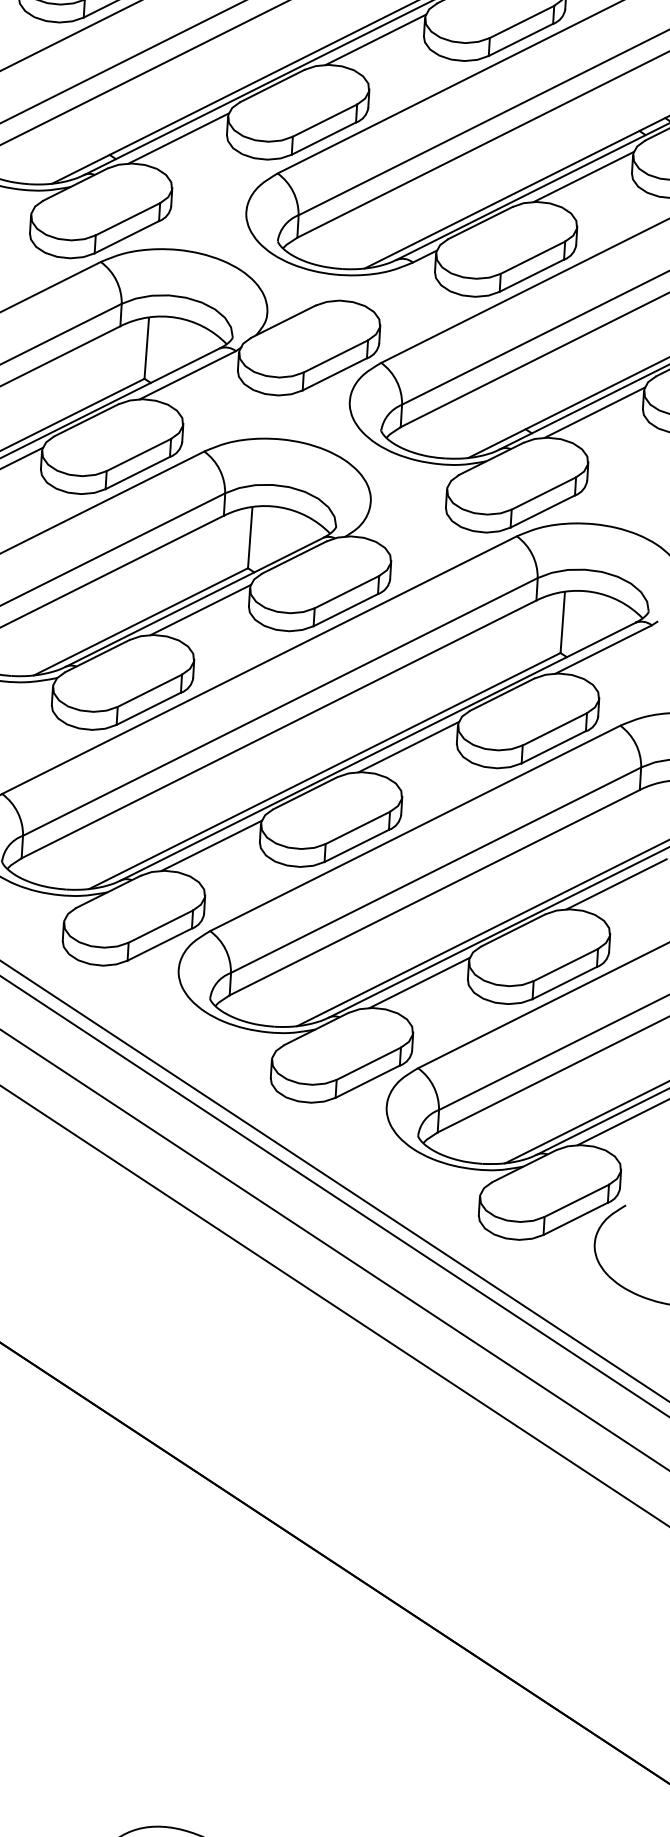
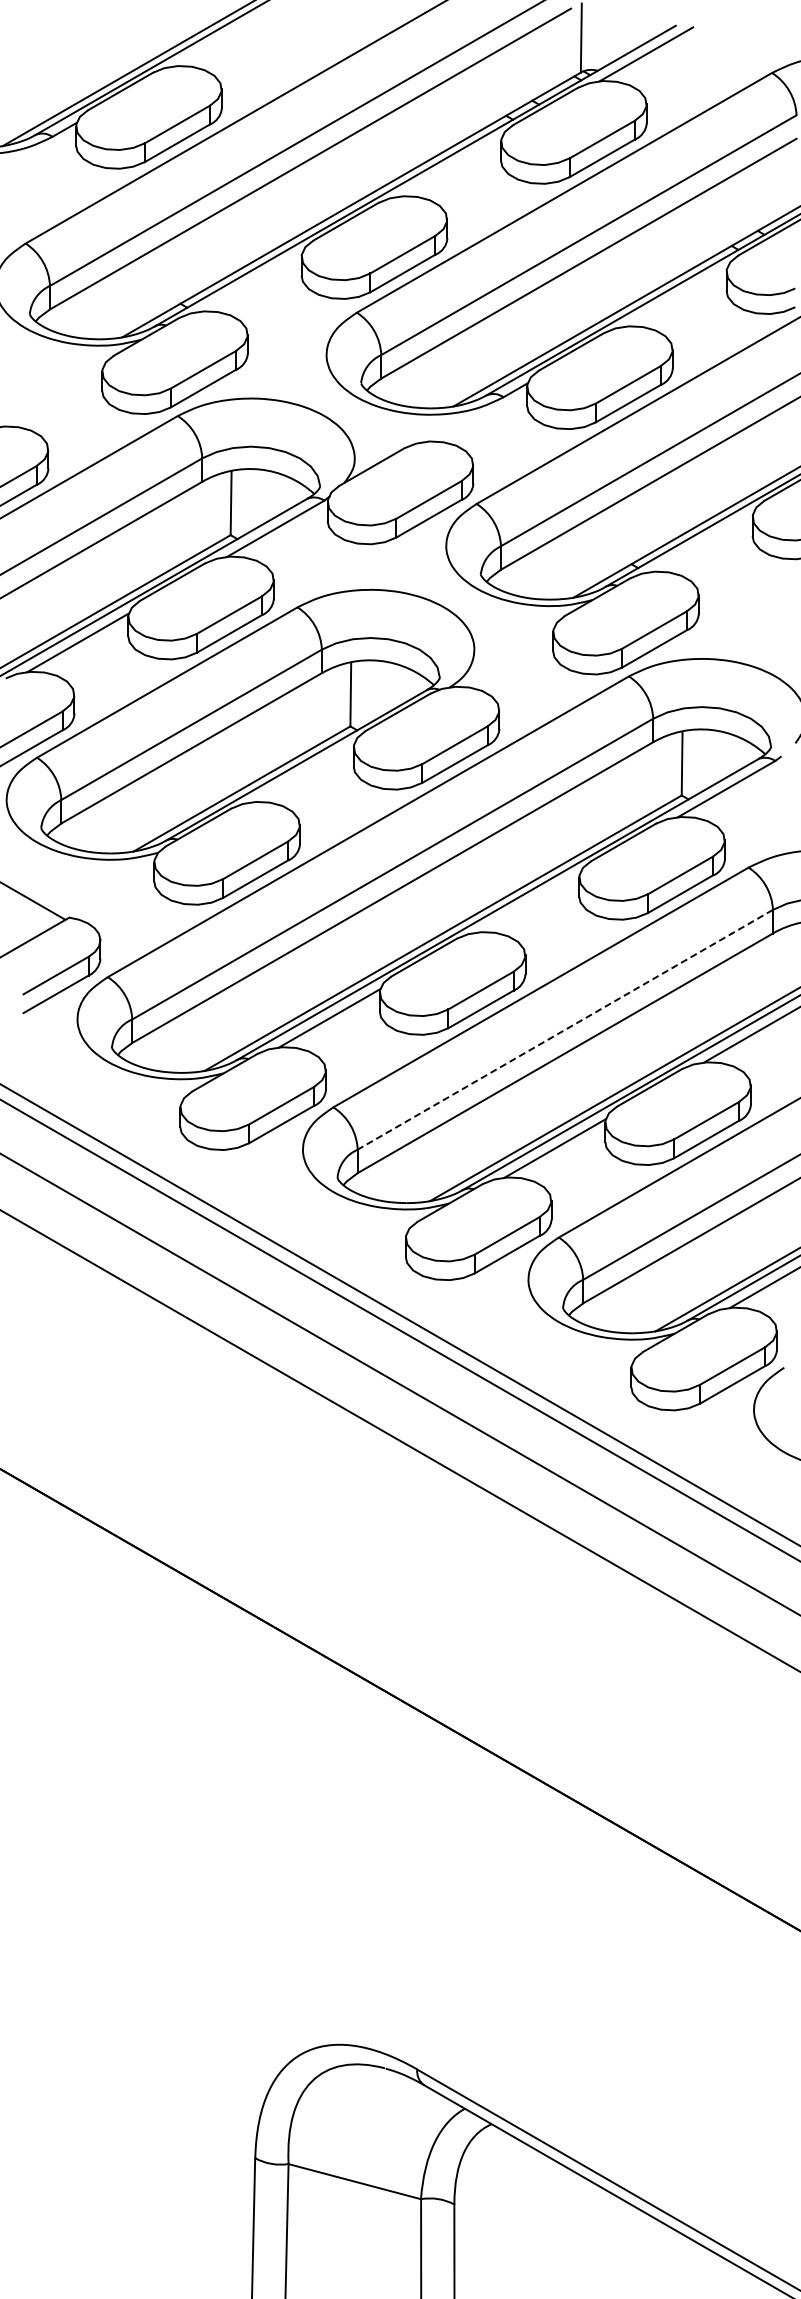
line: (375, 40) -> (450, 167), removed
line: (178, 138) -> (251, 282), removed
line: (583, 177) -> (676, 297), removed
line: (594, 412) -> (702, 542), removed
line: (200, 609) -> (303, 772), removed
line: (408, 746) -> (528, 902), removed
line: (436, 869) -> (565, 1029), solid -> dashed

